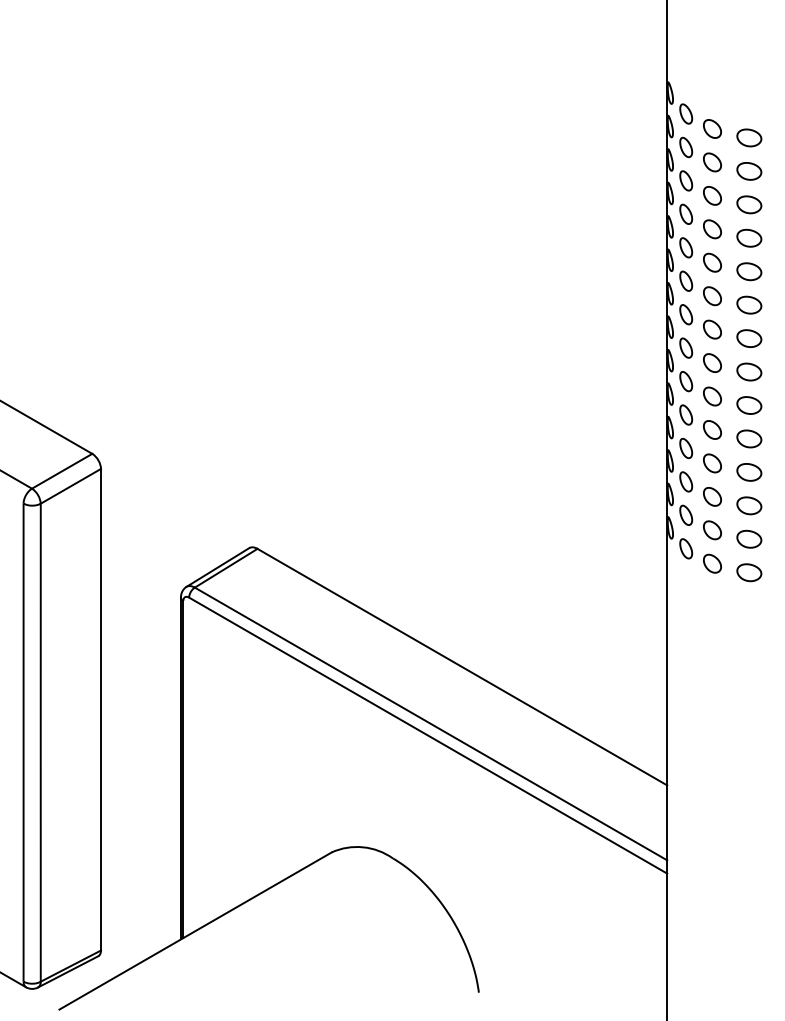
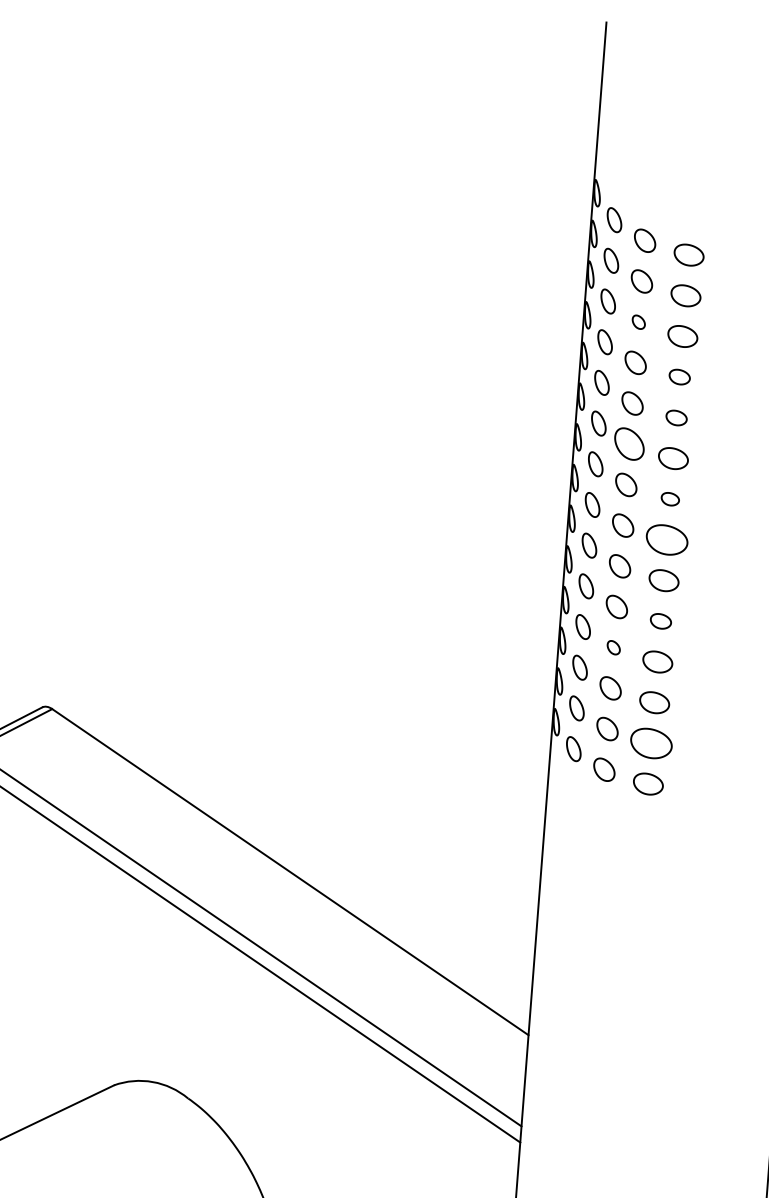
part: (712, 195) -> (638, 321), size x0.6
part: (749, 237) -> (679, 376), size x0.7
part: (749, 271) -> (676, 417), size x0.7
part: (712, 296) -> (629, 444), size x1.4
part: (749, 338) -> (670, 499), size x0.6
part: (749, 371) -> (667, 539), size x1.4
part: (749, 438) -> (661, 620), size x0.7
part: (712, 463) -> (613, 647), size x0.6
part: (749, 538) -> (651, 742), size x1.4

